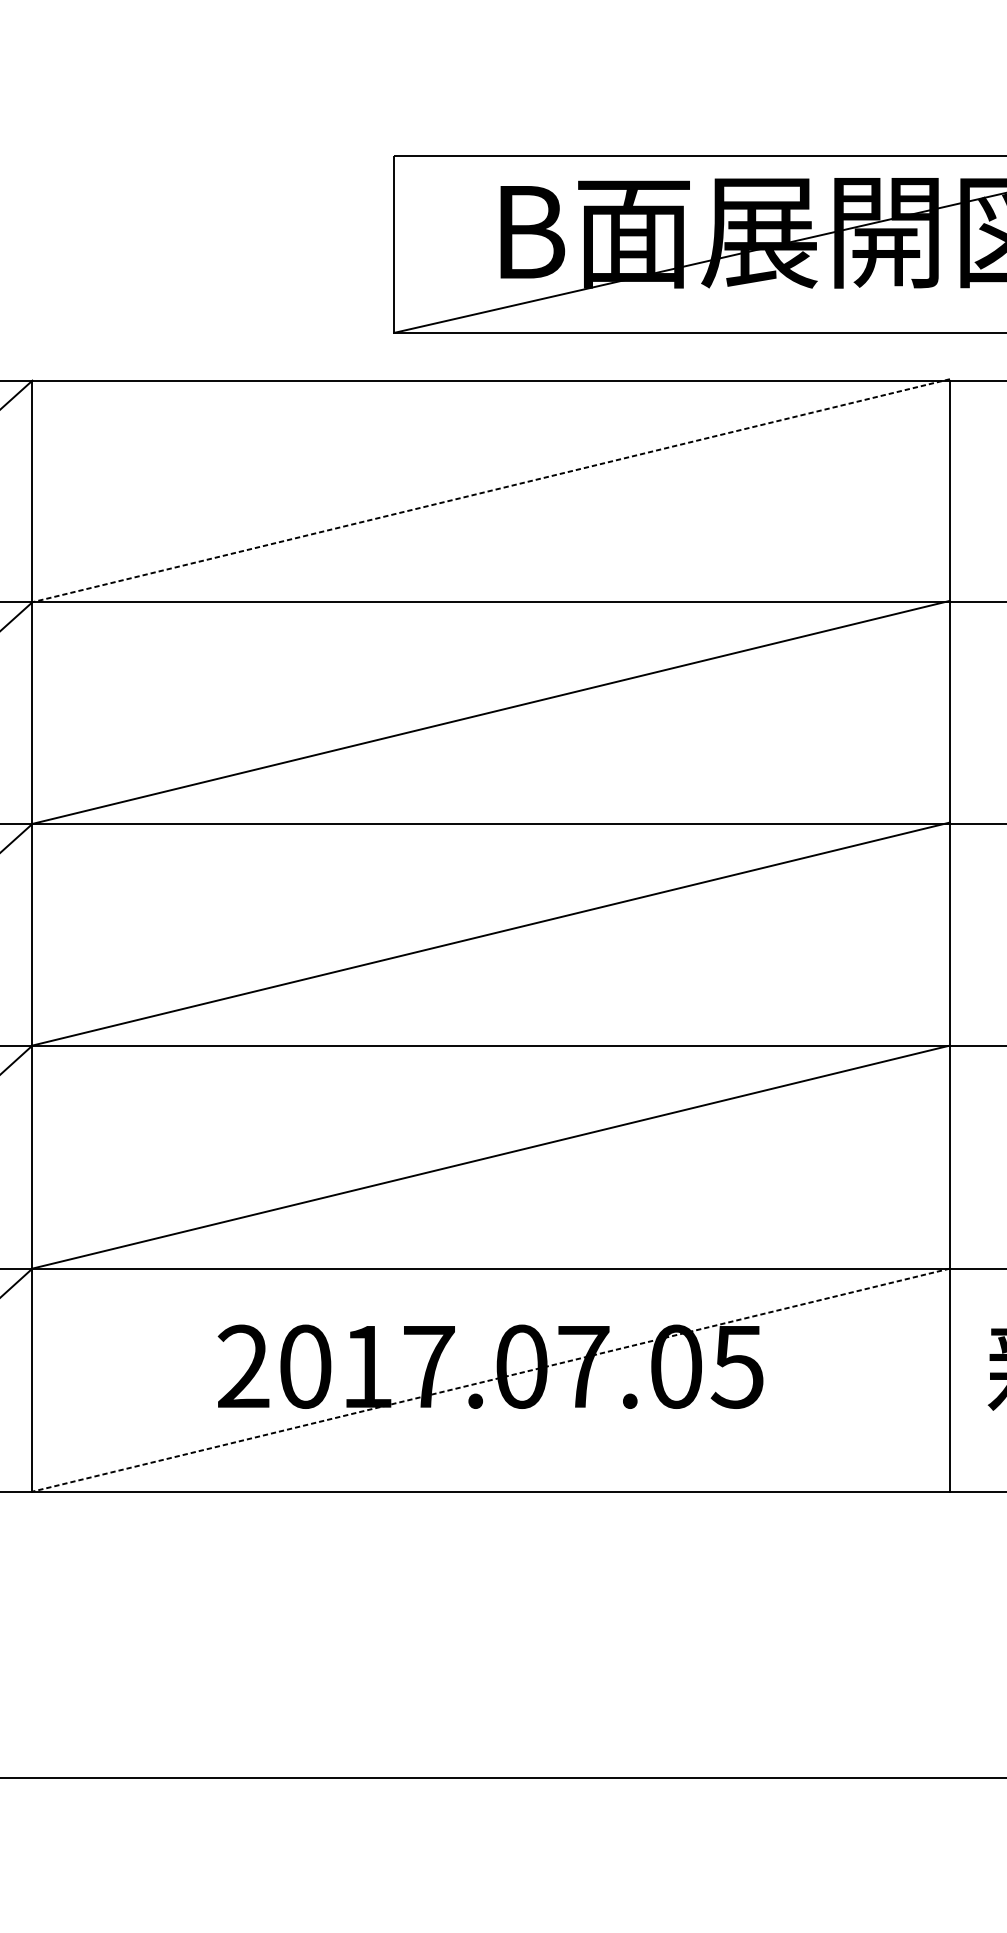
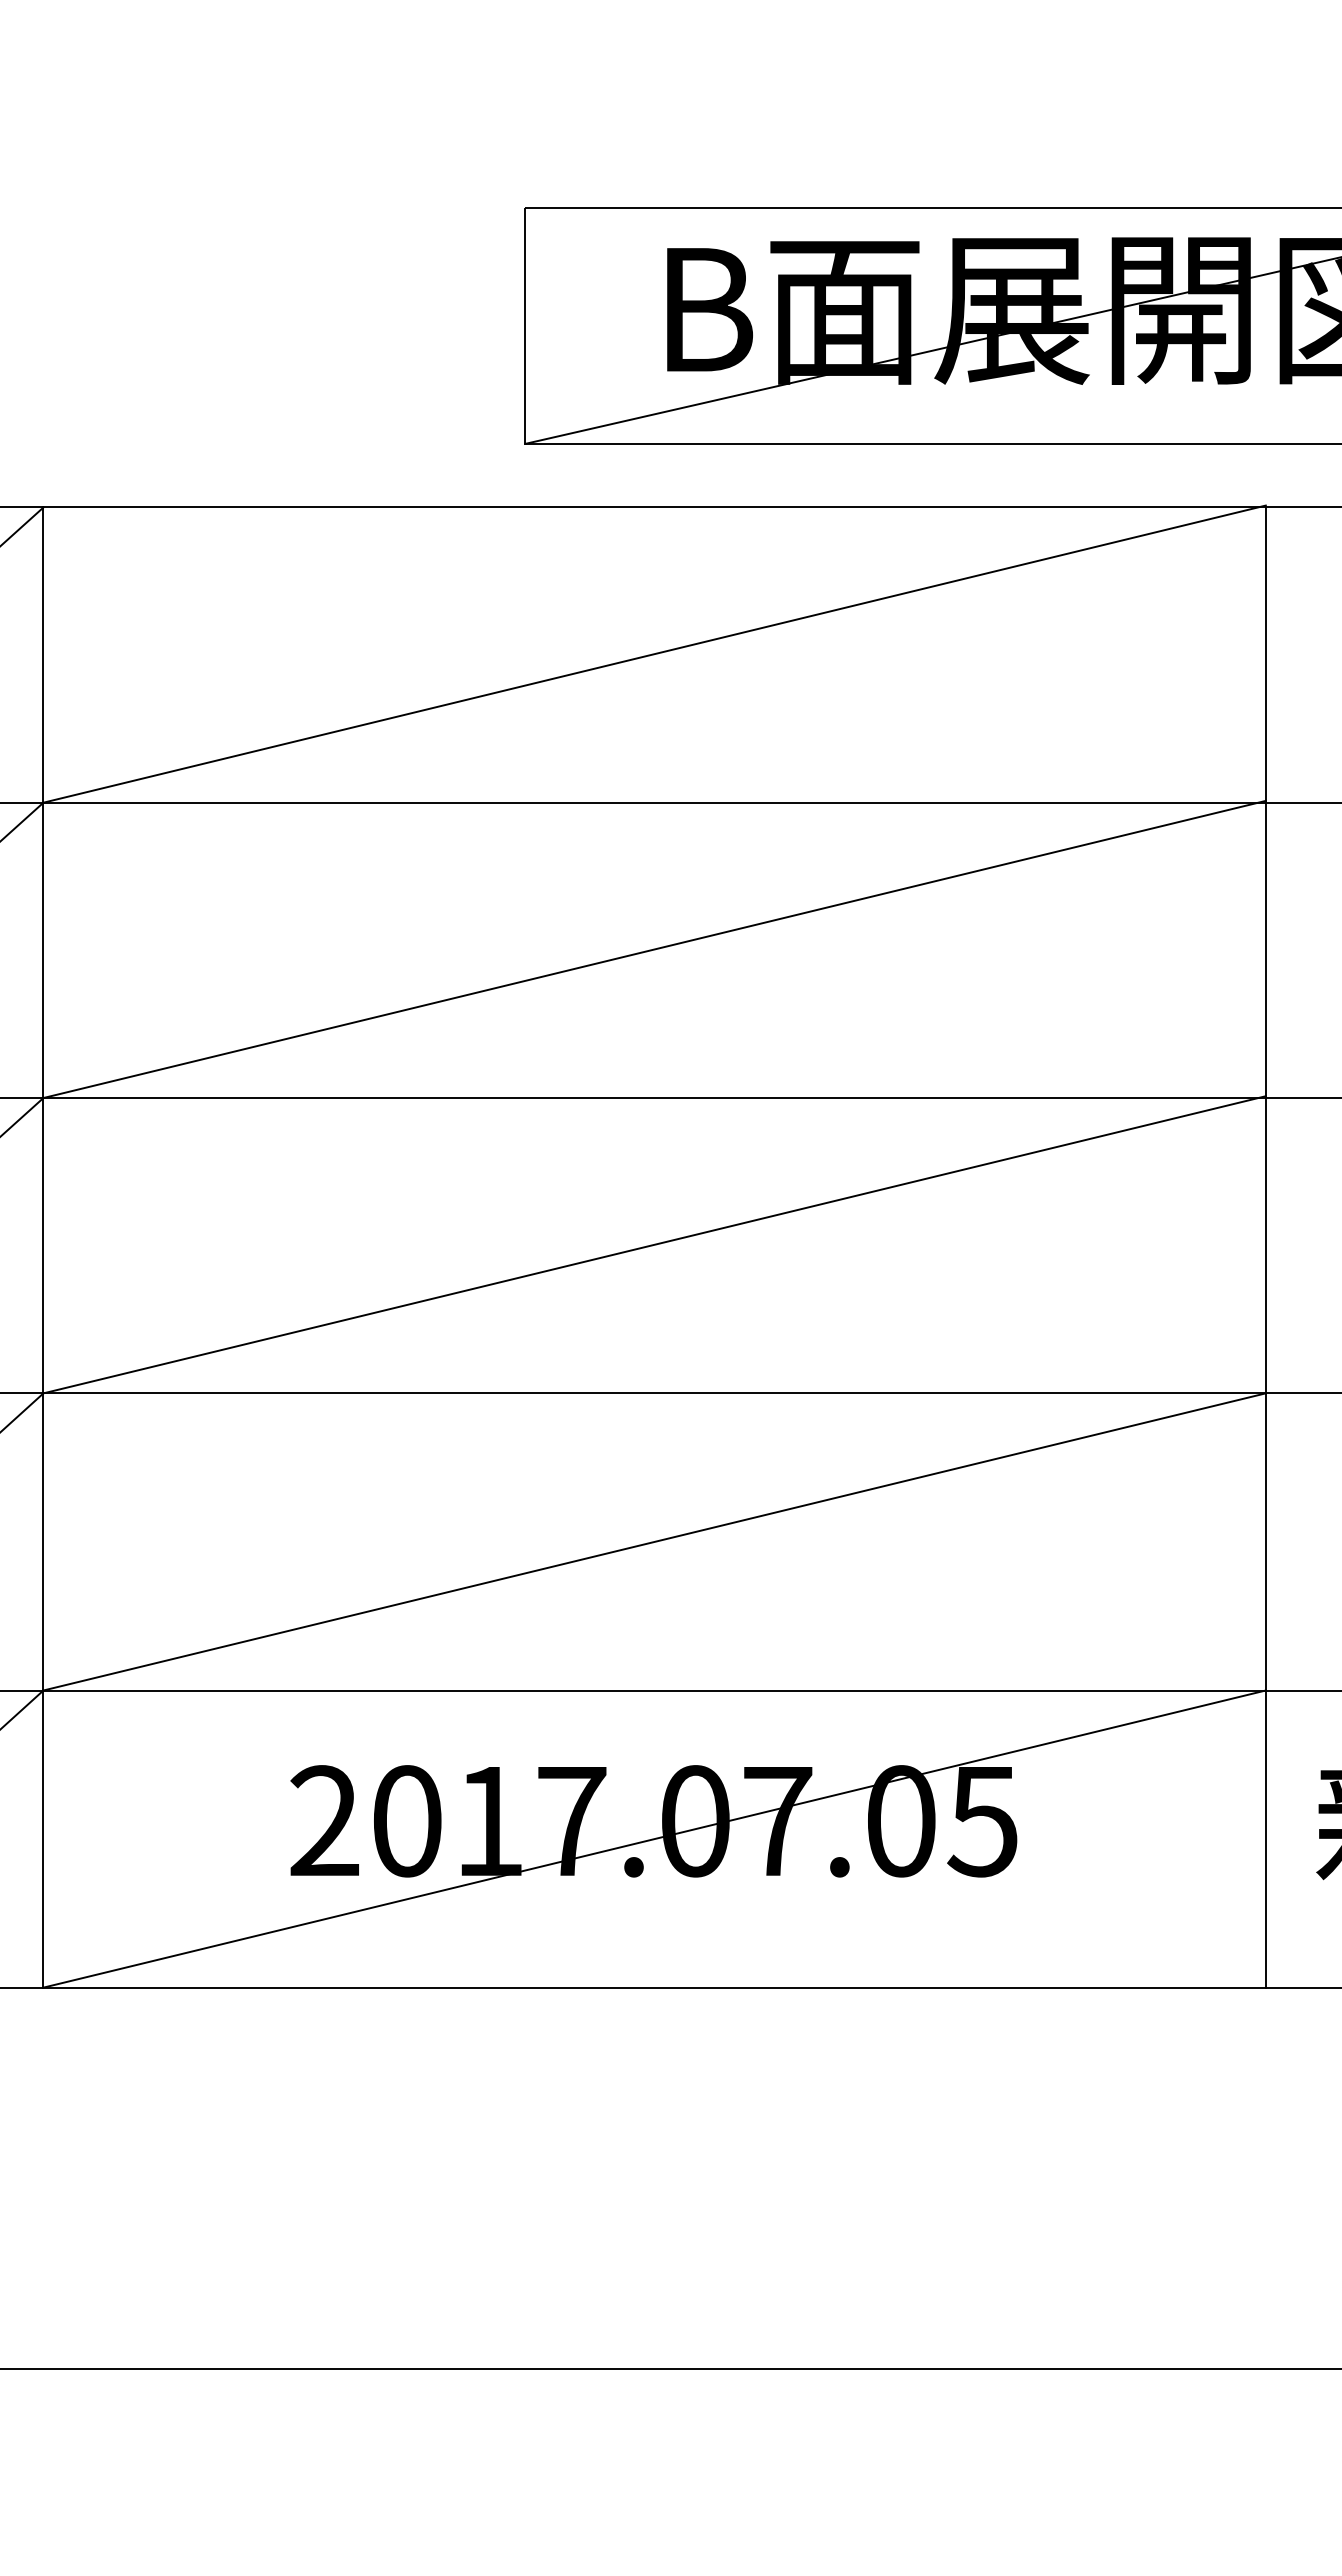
line: (491, 490) -> (654, 654), dashed -> solid
line: (491, 1380) -> (654, 1839), dashed -> solid

